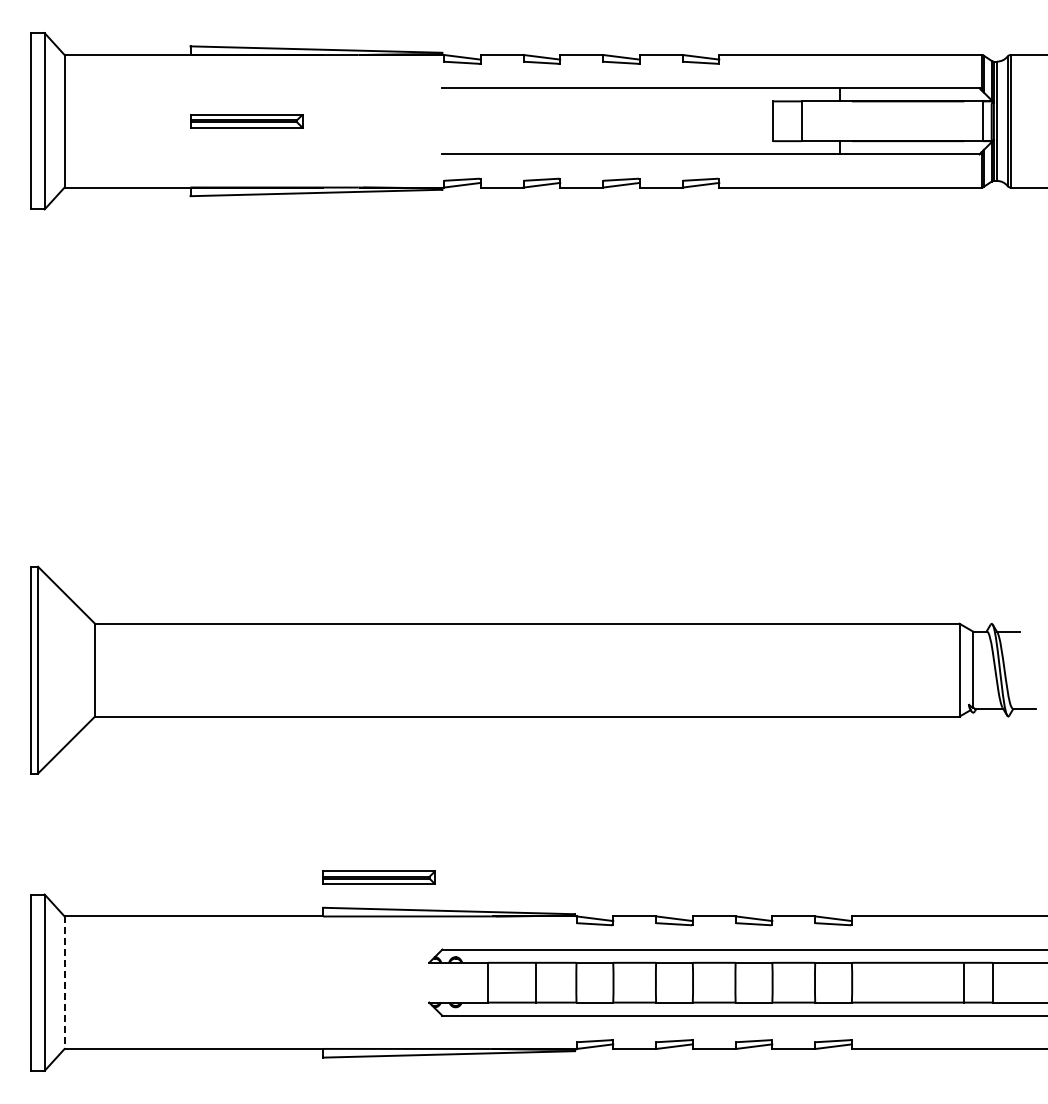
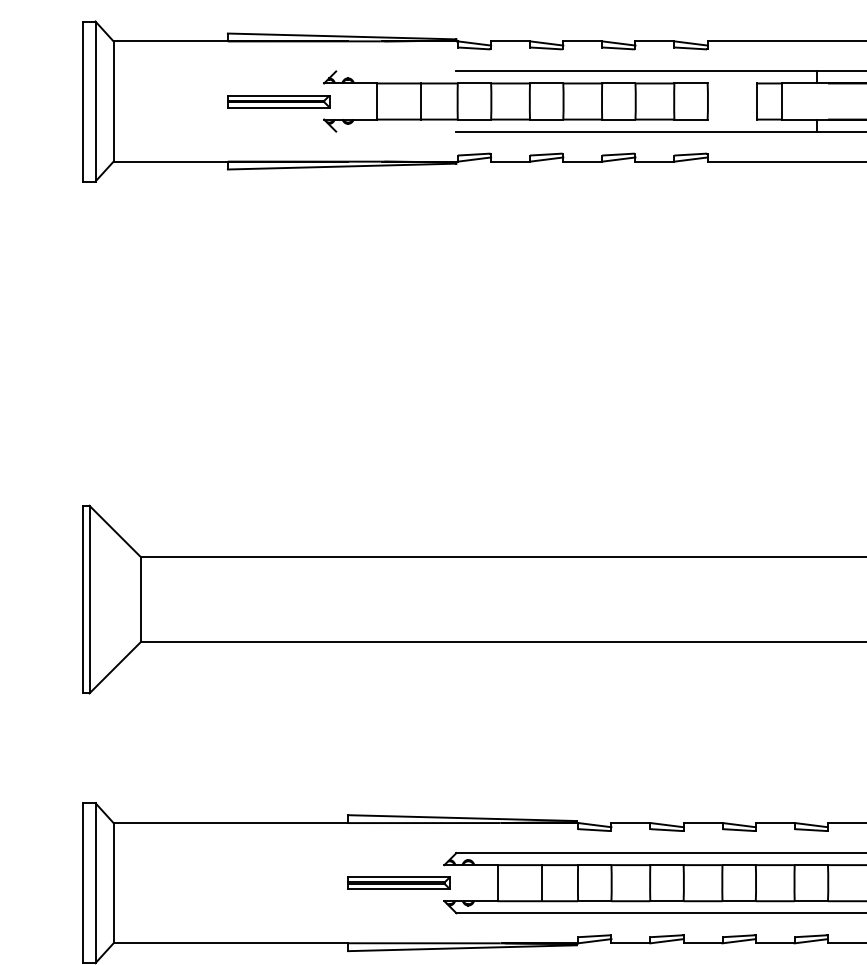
part: (507, 121) -> (515, 101), added
part: (378, 877) -> (398, 882), moved
line: (64, 983) -> (113, 883), dashed -> solid

